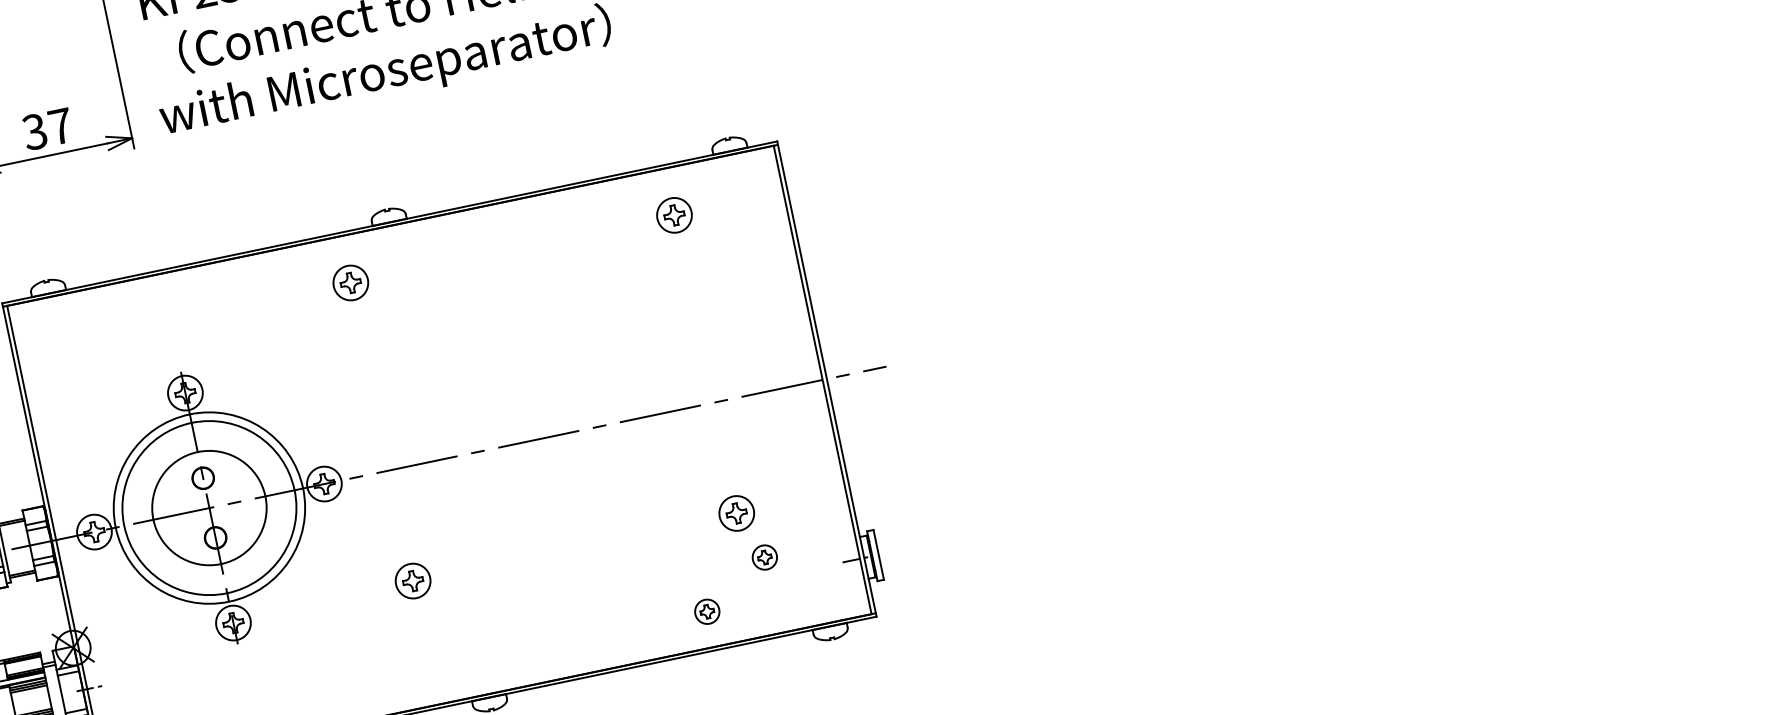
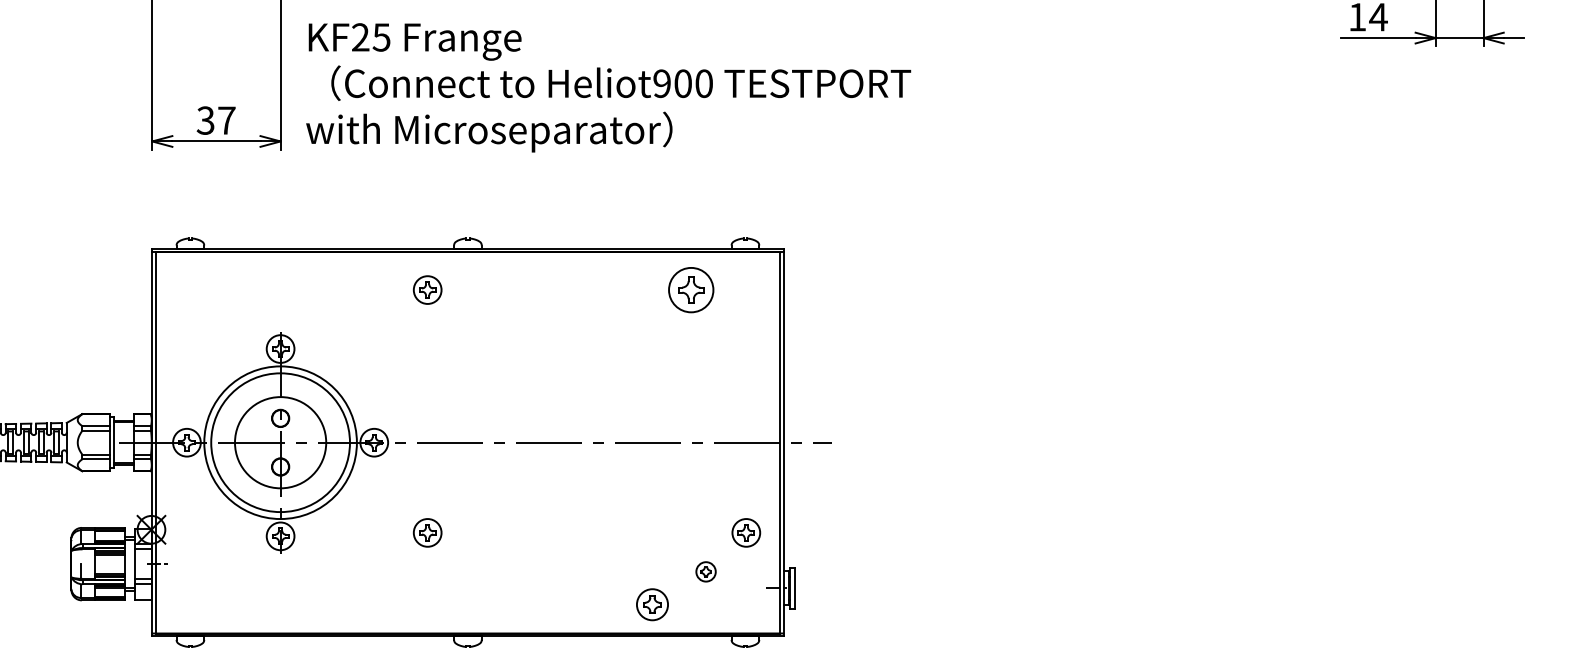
part: (674, 214) -> (691, 289), size x1.6
part: (736, 512) -> (746, 532), moved
part: (706, 611) -> (651, 604), size x1.6

